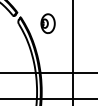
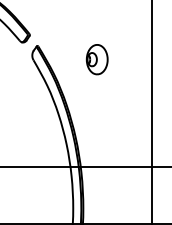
part: (47, 23) -> (95, 59), size x0.71

